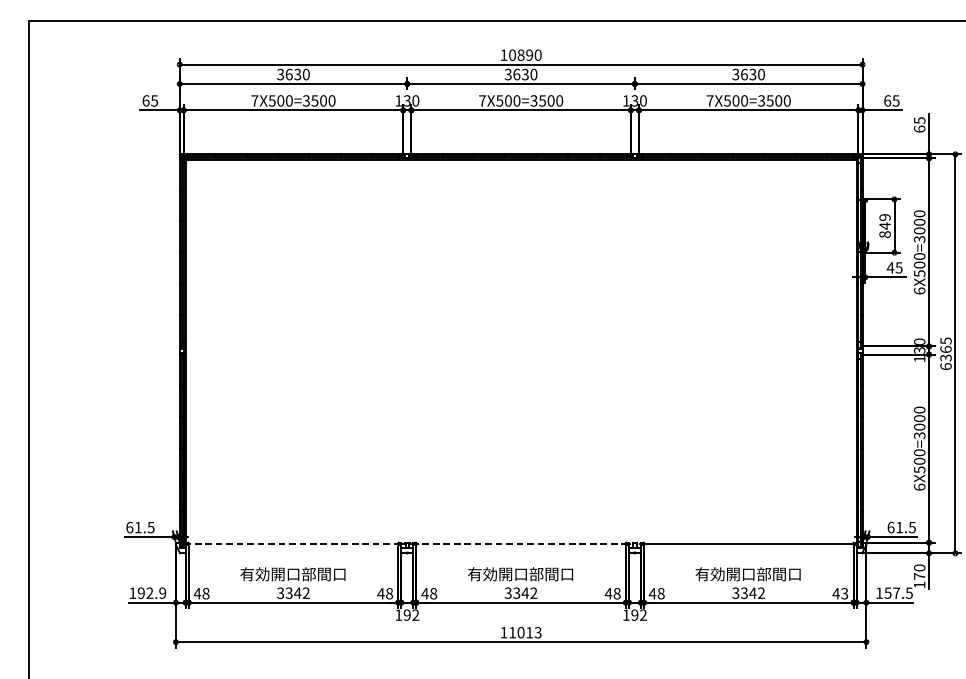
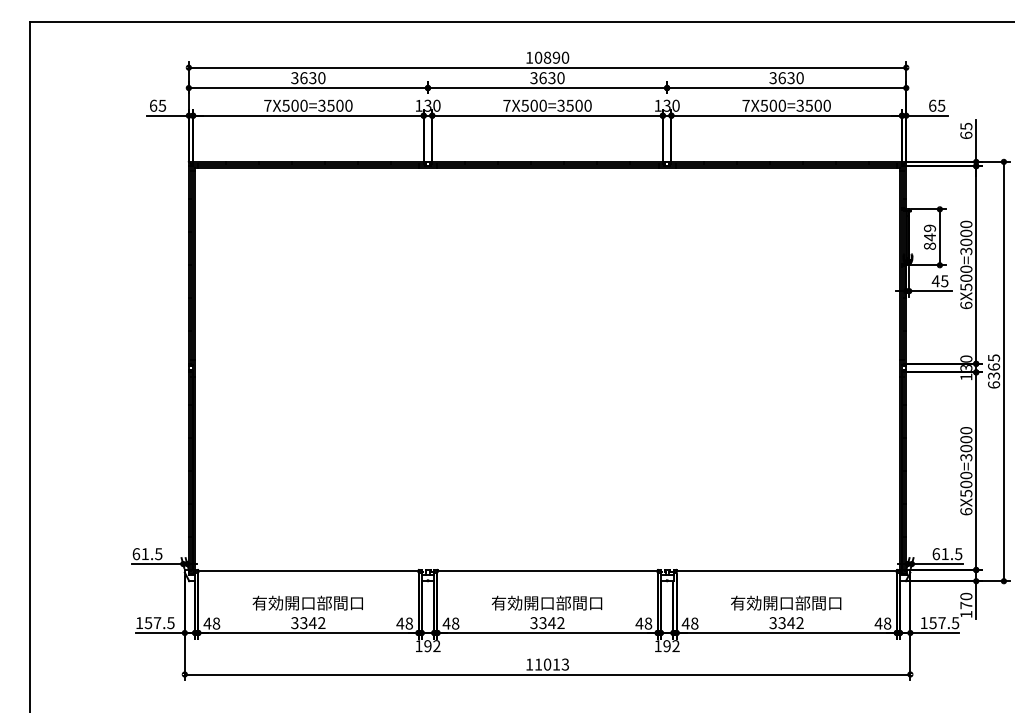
line: (292, 544) -> (307, 571), dashed -> solid
line: (521, 544) -> (547, 571), dashed -> solid
text: (151, 593) -> (159, 623), 192.9 -> 157.5
text: (844, 593) -> (887, 623), 43 -> 48

